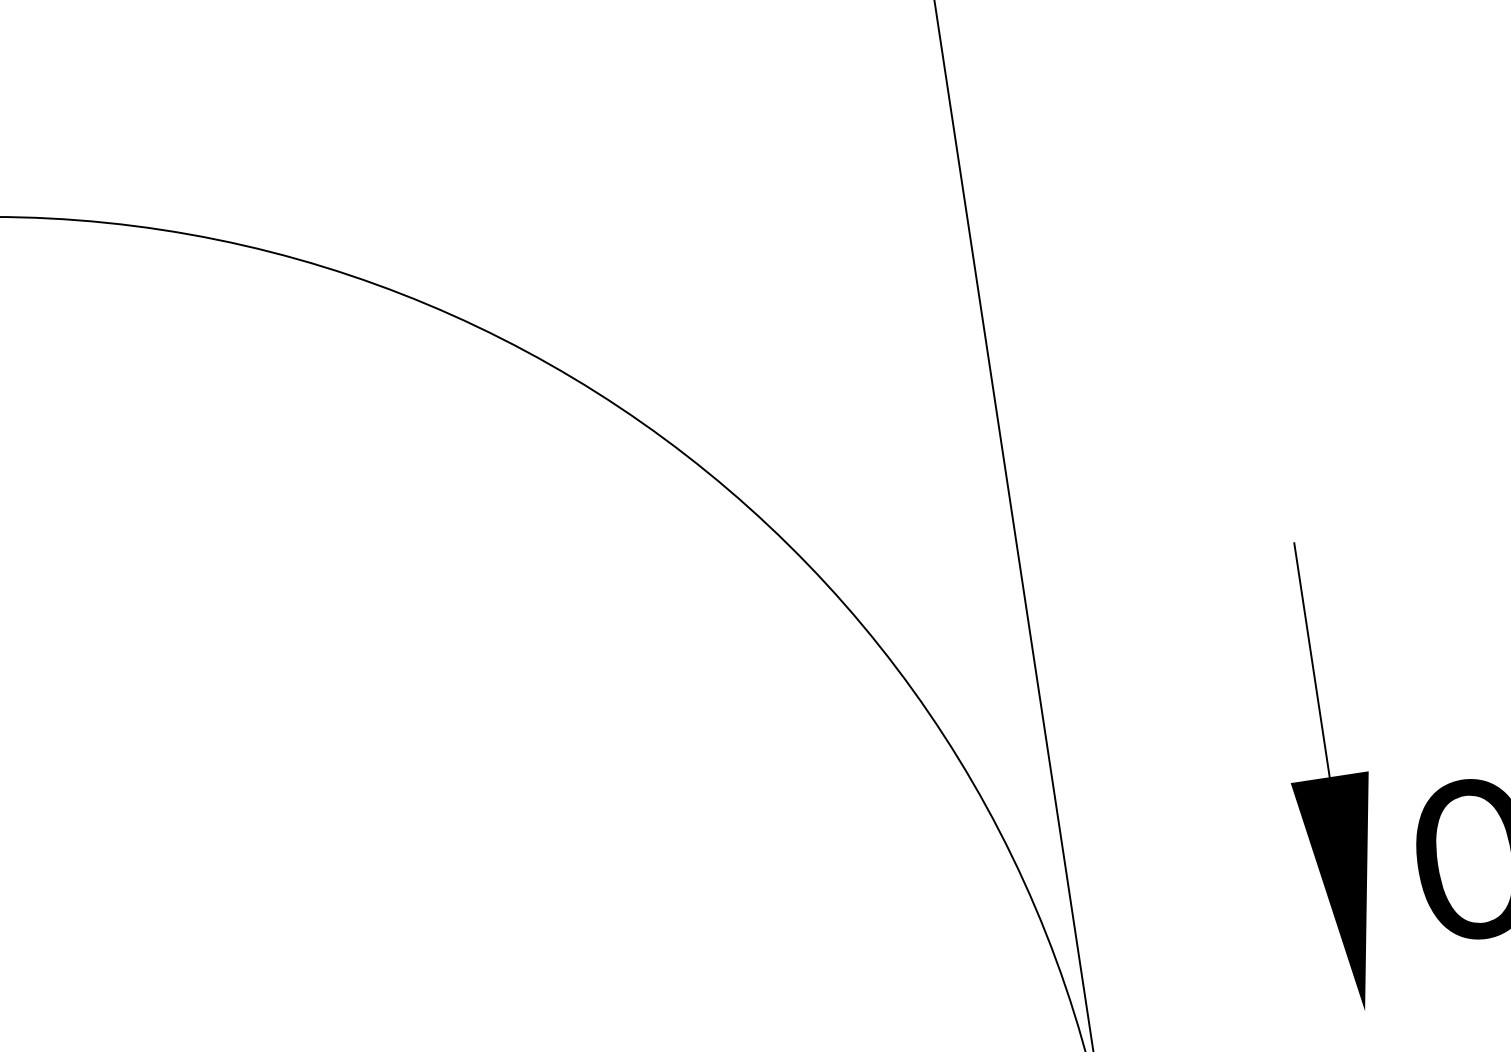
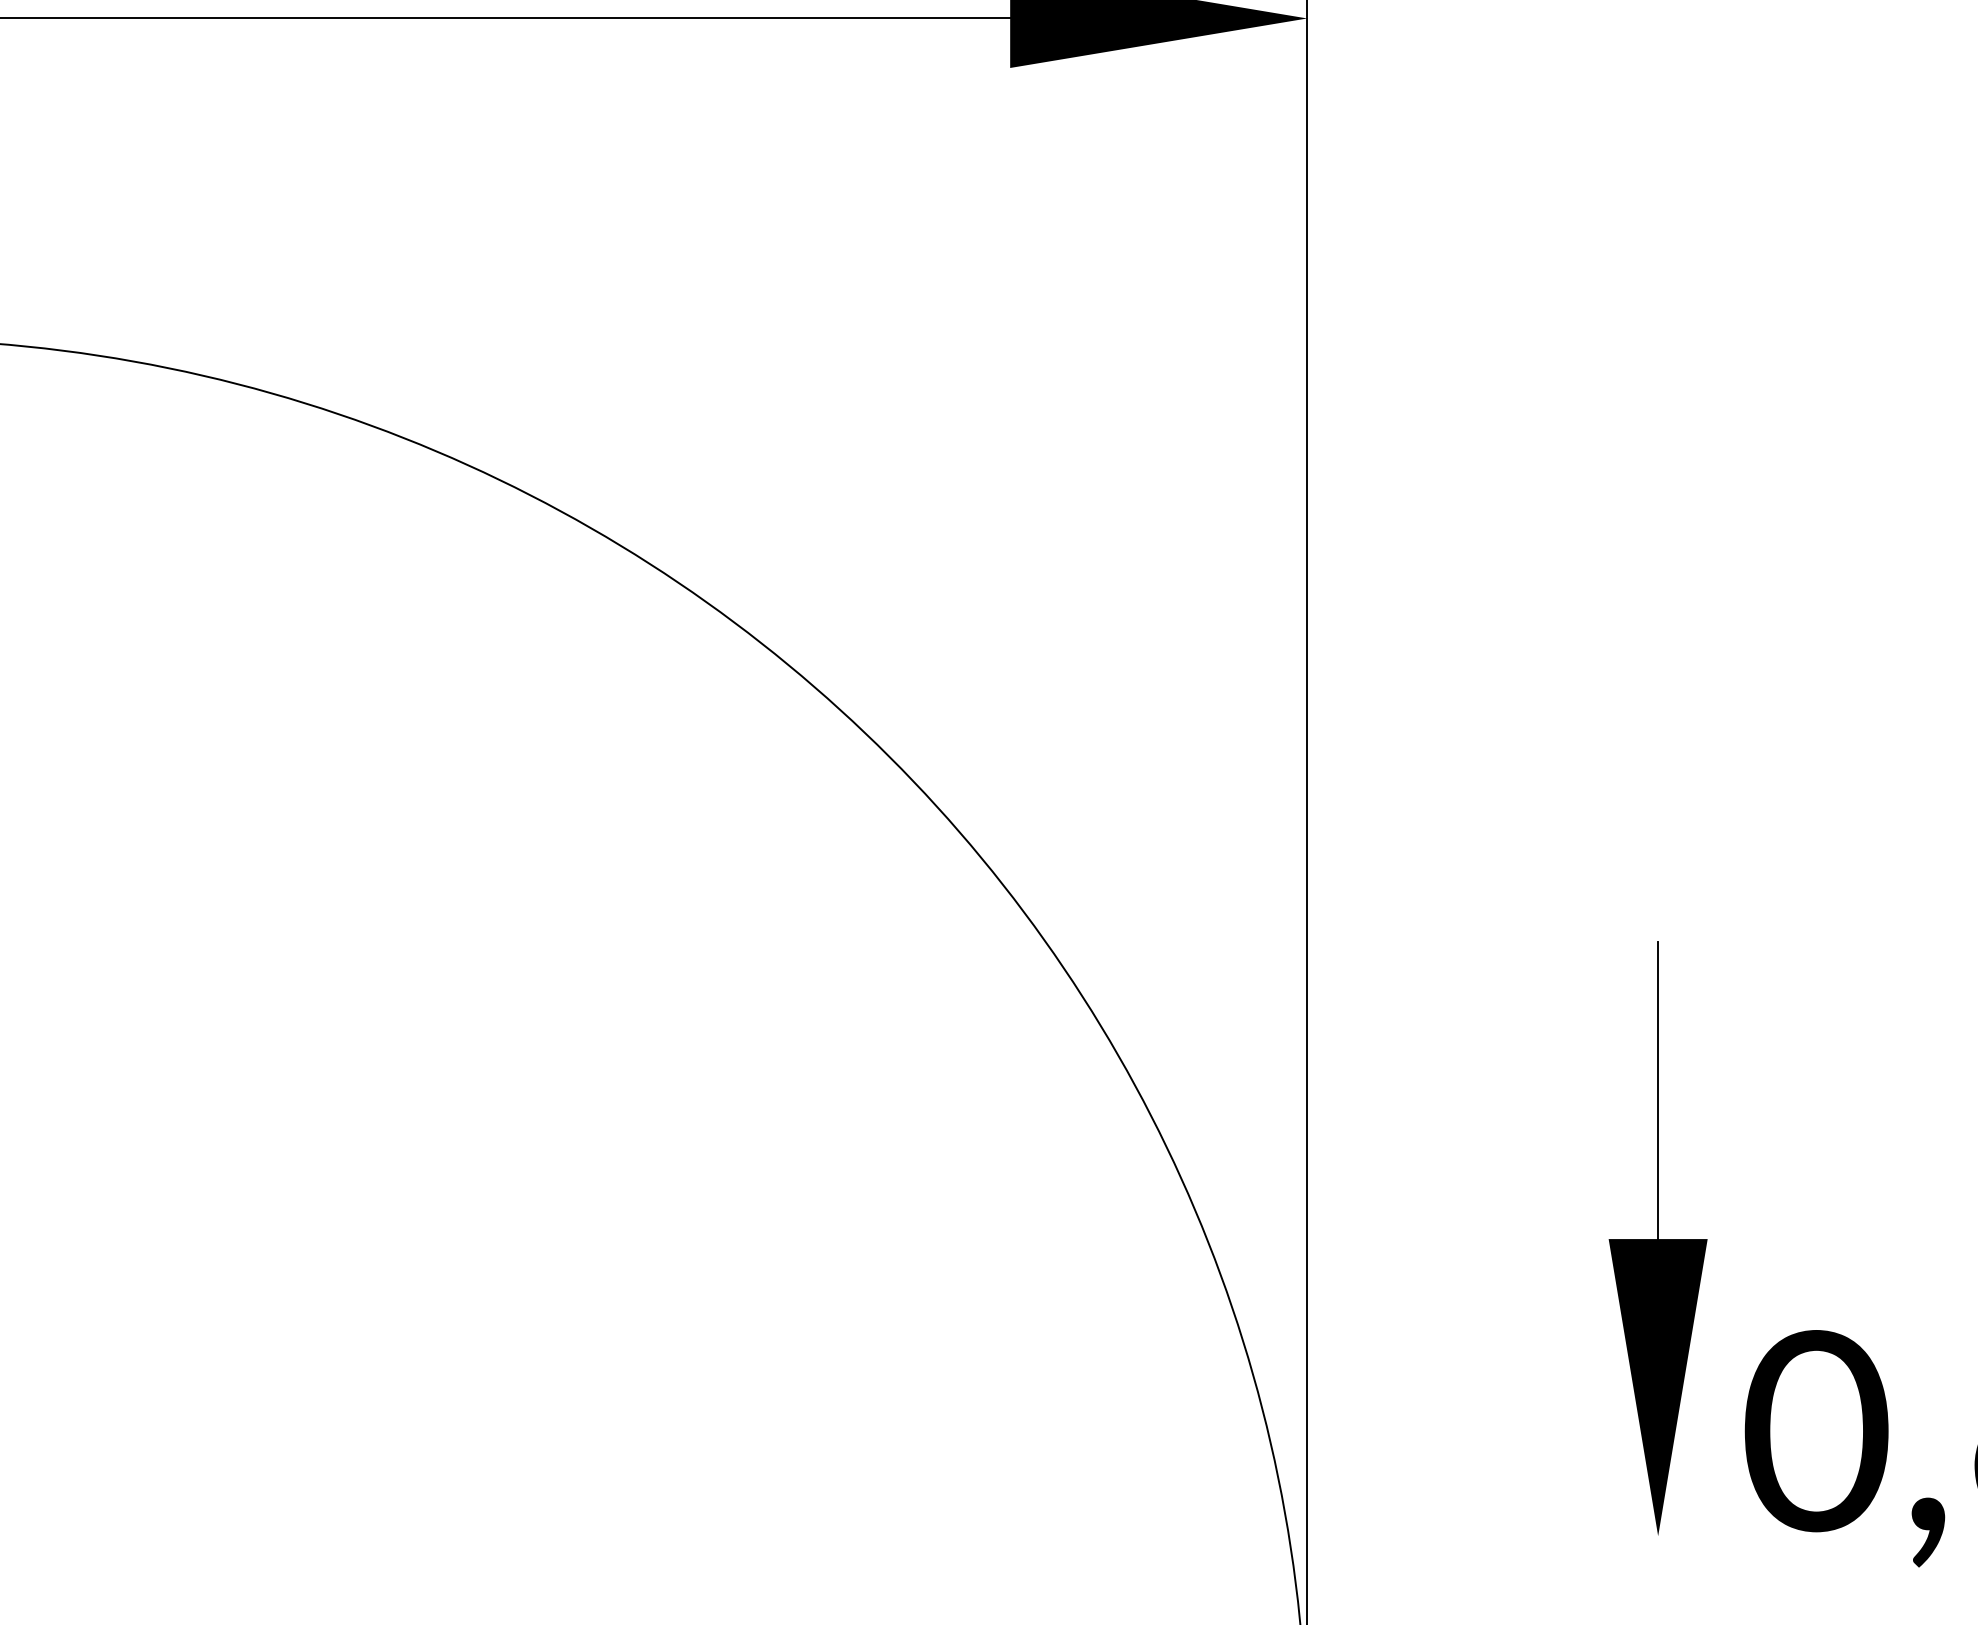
part: (1329, 776) -> (1657, 1238), moved

